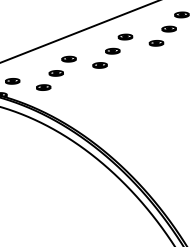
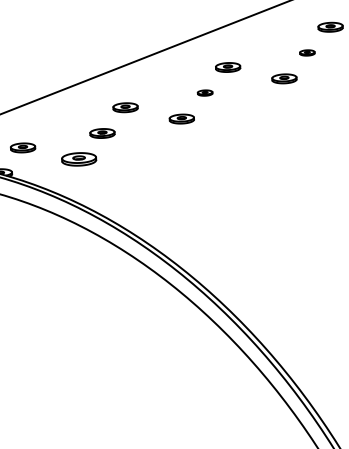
part: (168, 28) -> (306, 51), size x0.6
part: (112, 50) -> (204, 91), size x0.6
part: (43, 87) -> (79, 159), size x1.4

